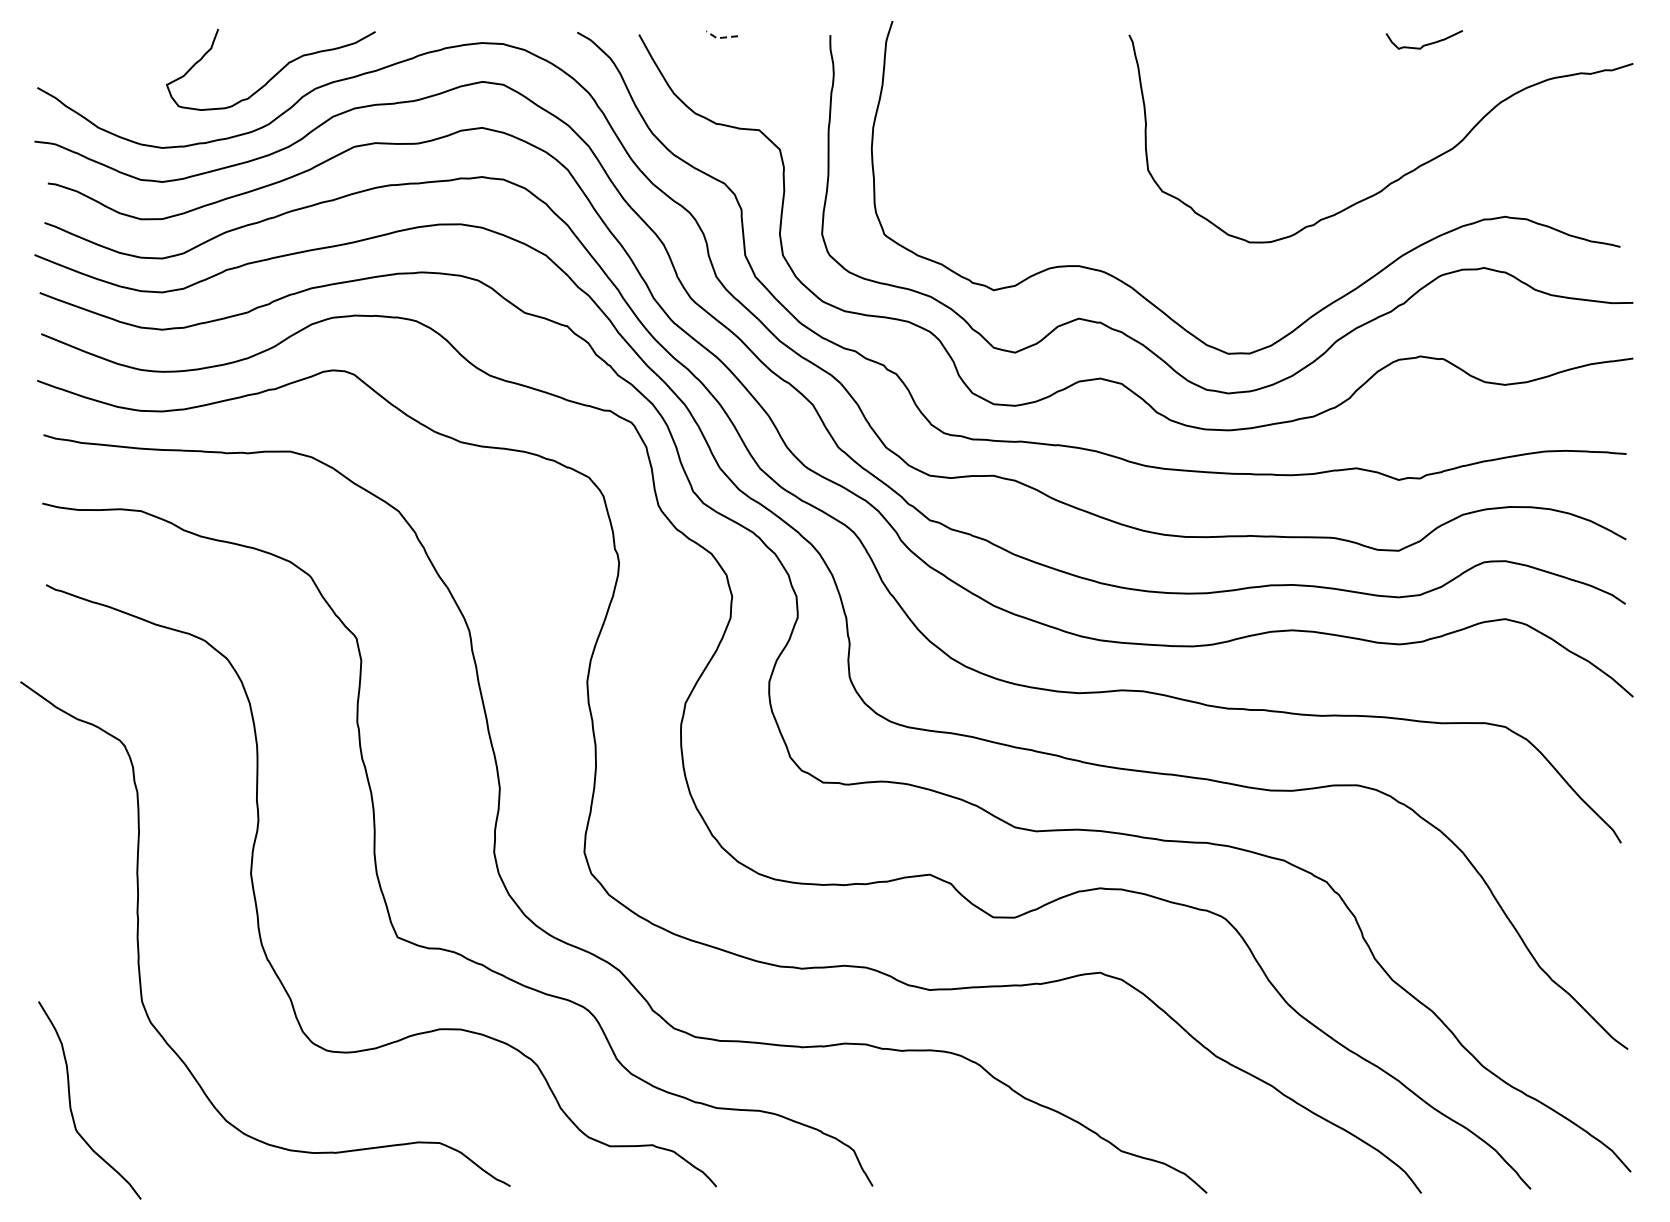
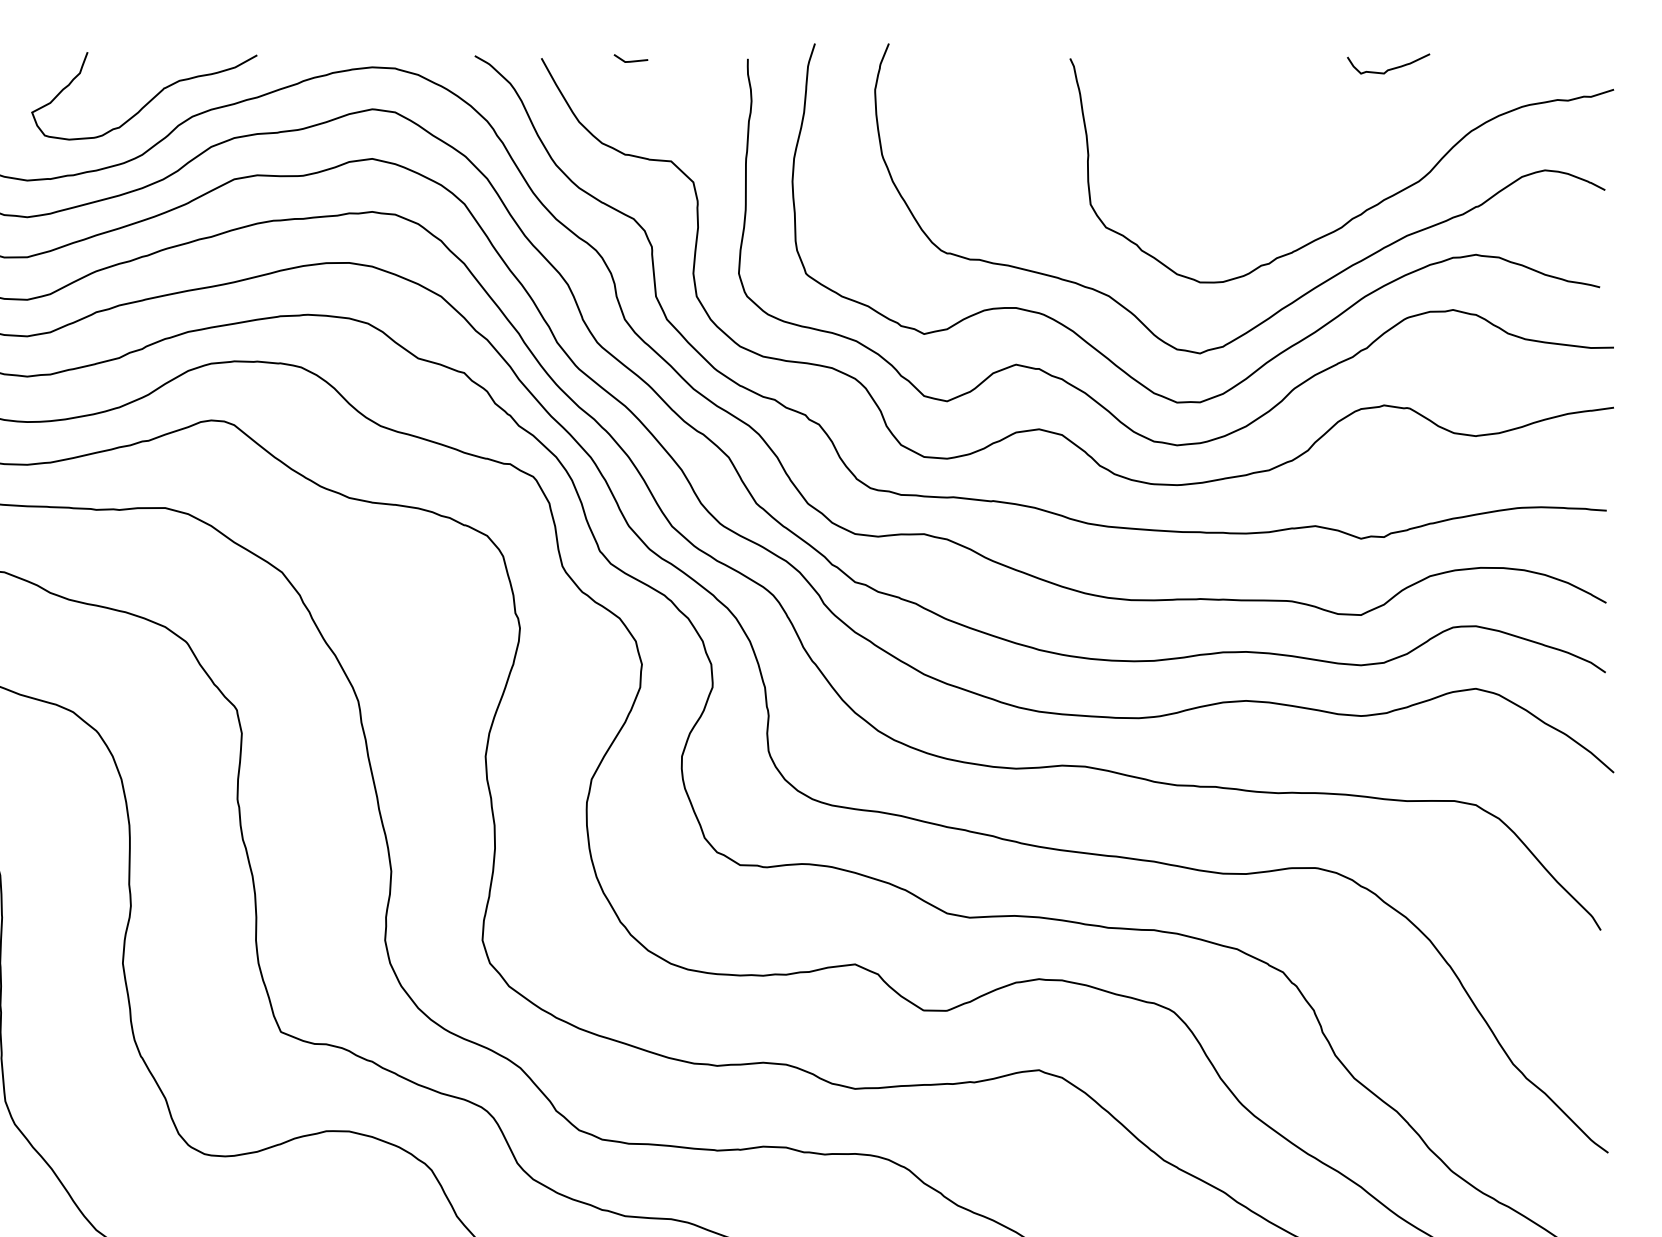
line: (721, 37) -> (630, 61), dashed -> solid
curve: (1346, 252) -> (1304, 293), added

